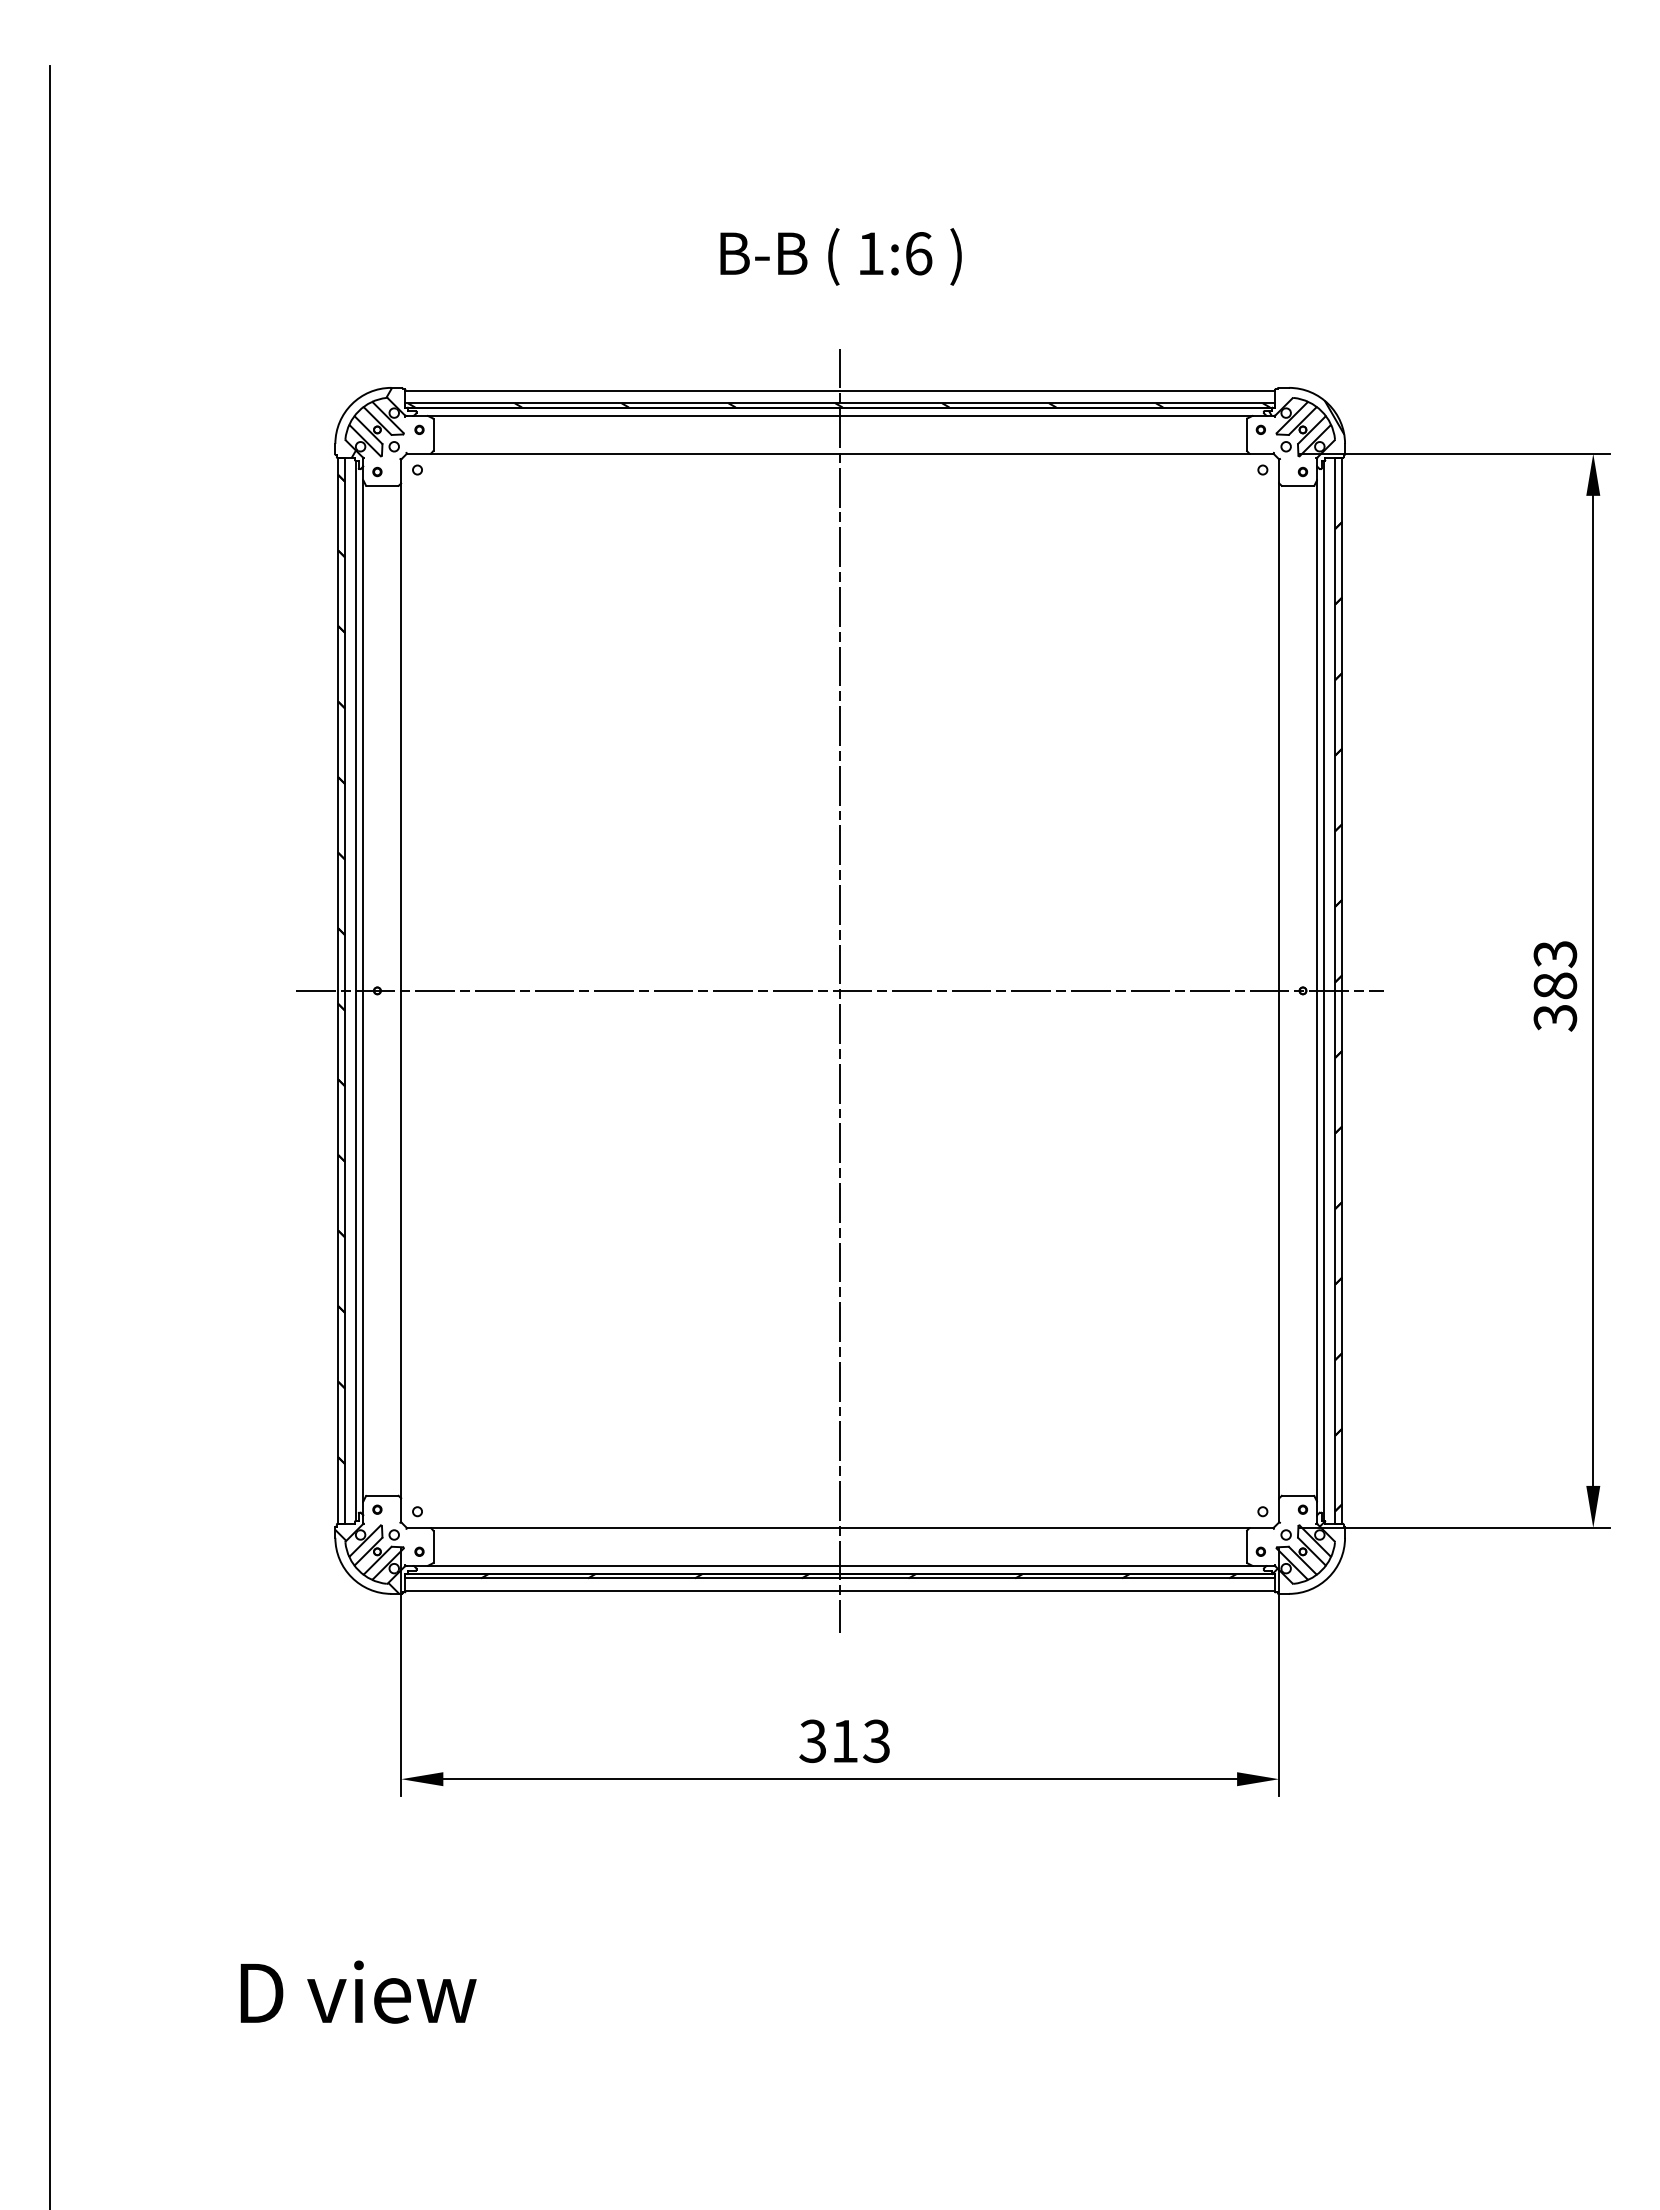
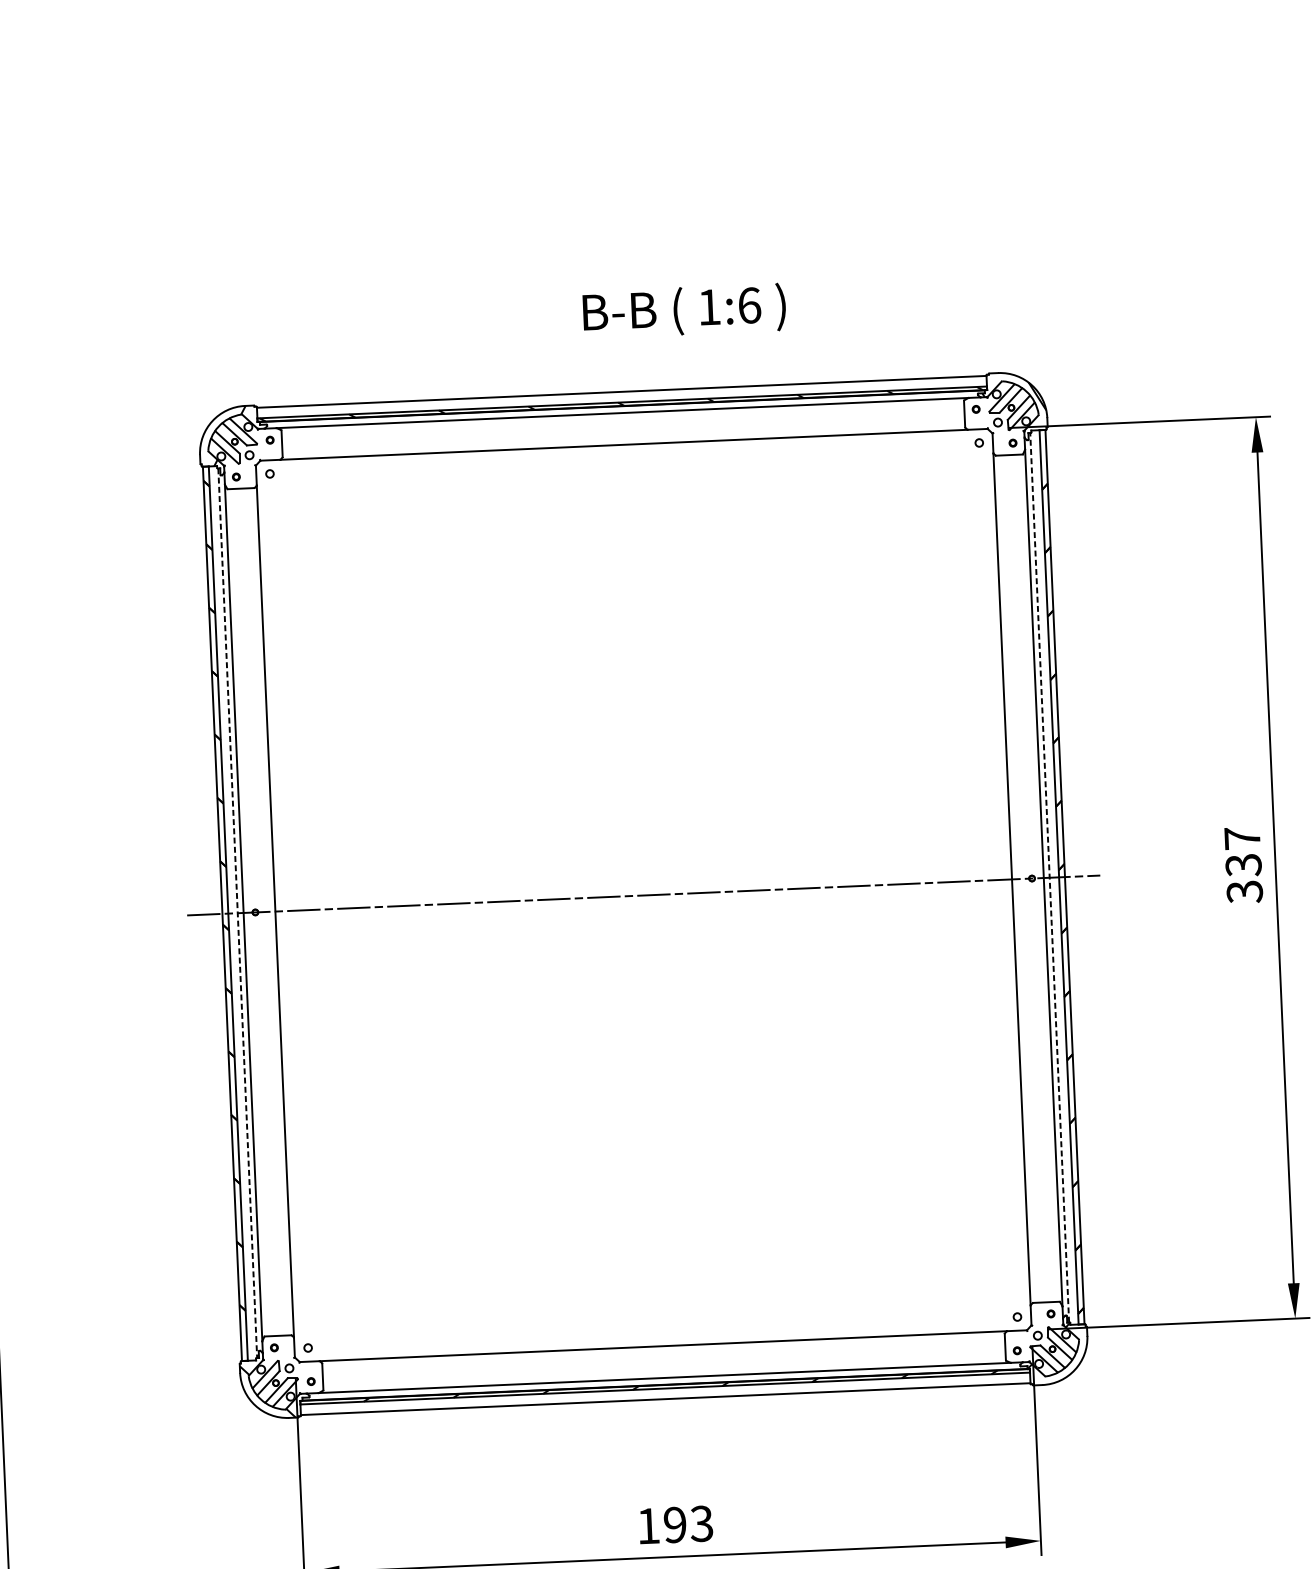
text: (840, 256) -> (684, 310), moved
text: (1555, 969) -> (1243, 851), 383 -> 337
line: (840, 990) -> (643, 895), removed
line: (1324, 990) -> (1050, 877), solid -> dashed
line: (356, 991) -> (237, 913), solid -> dashed
text: (828, 1741) -> (661, 1525), 313 -> 193

